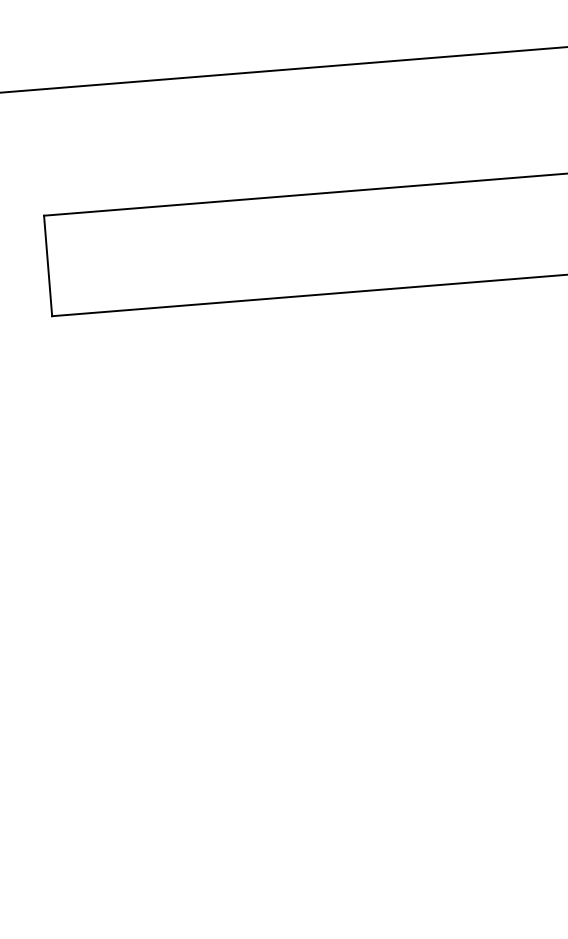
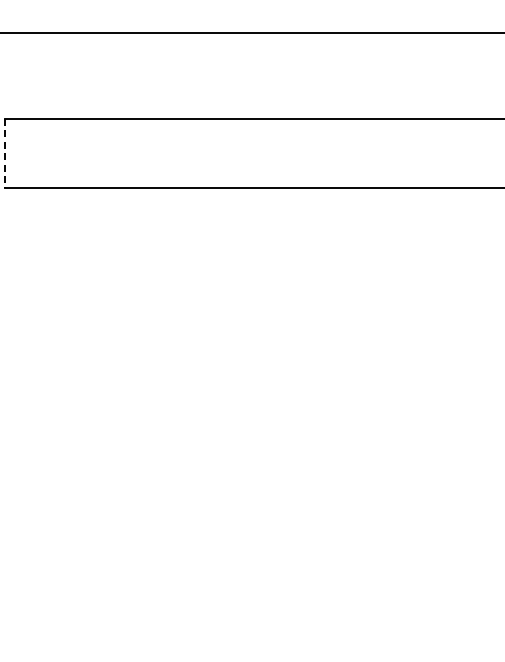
line: (48, 267) -> (5, 154), solid -> dashed

